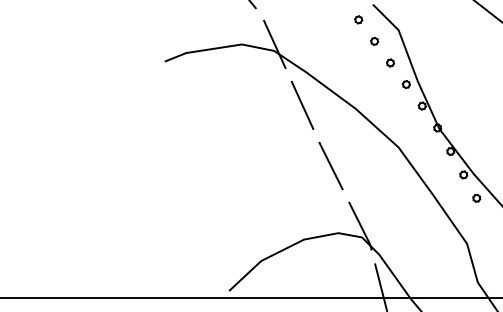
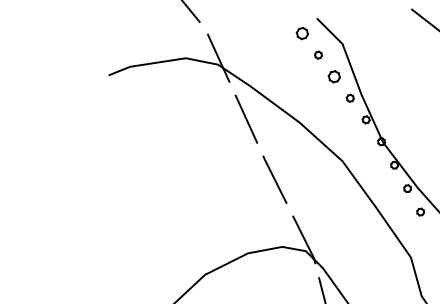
part: (358, 19) -> (302, 33), size x1.6
part: (390, 62) -> (334, 76), size x1.6

